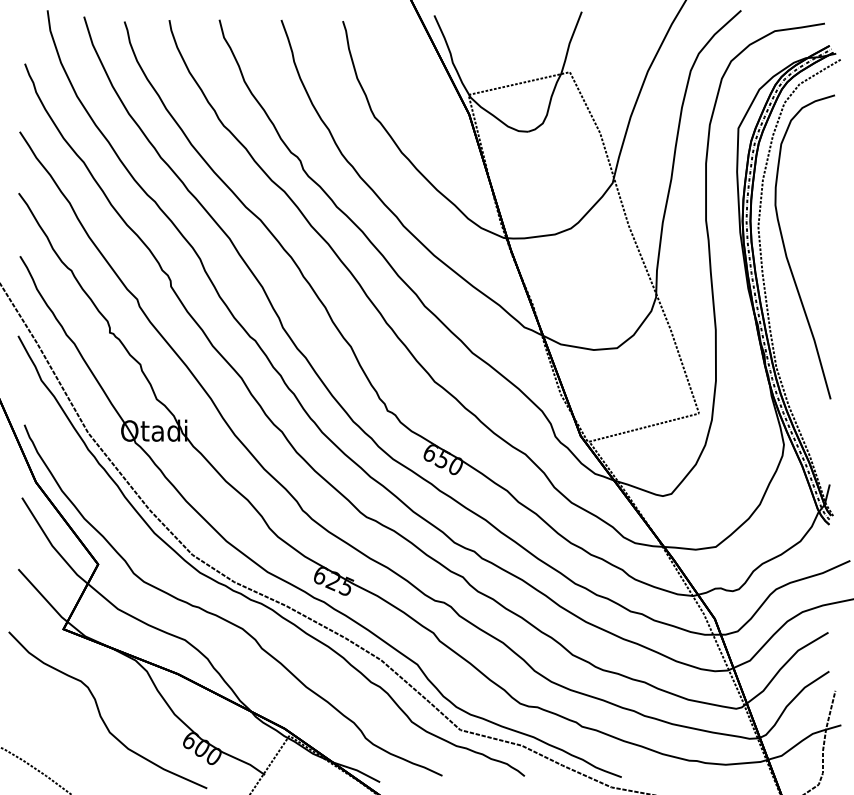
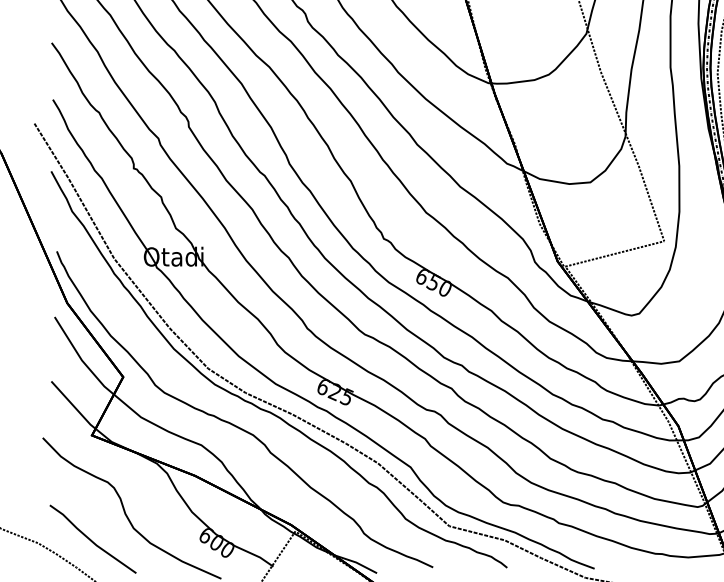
line: (63, 745) -> (92, 540), added

